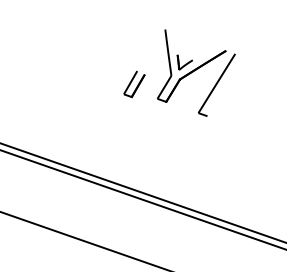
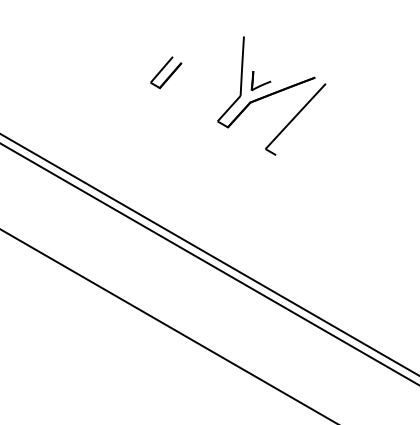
part: (134, 84) -> (166, 72), moved

